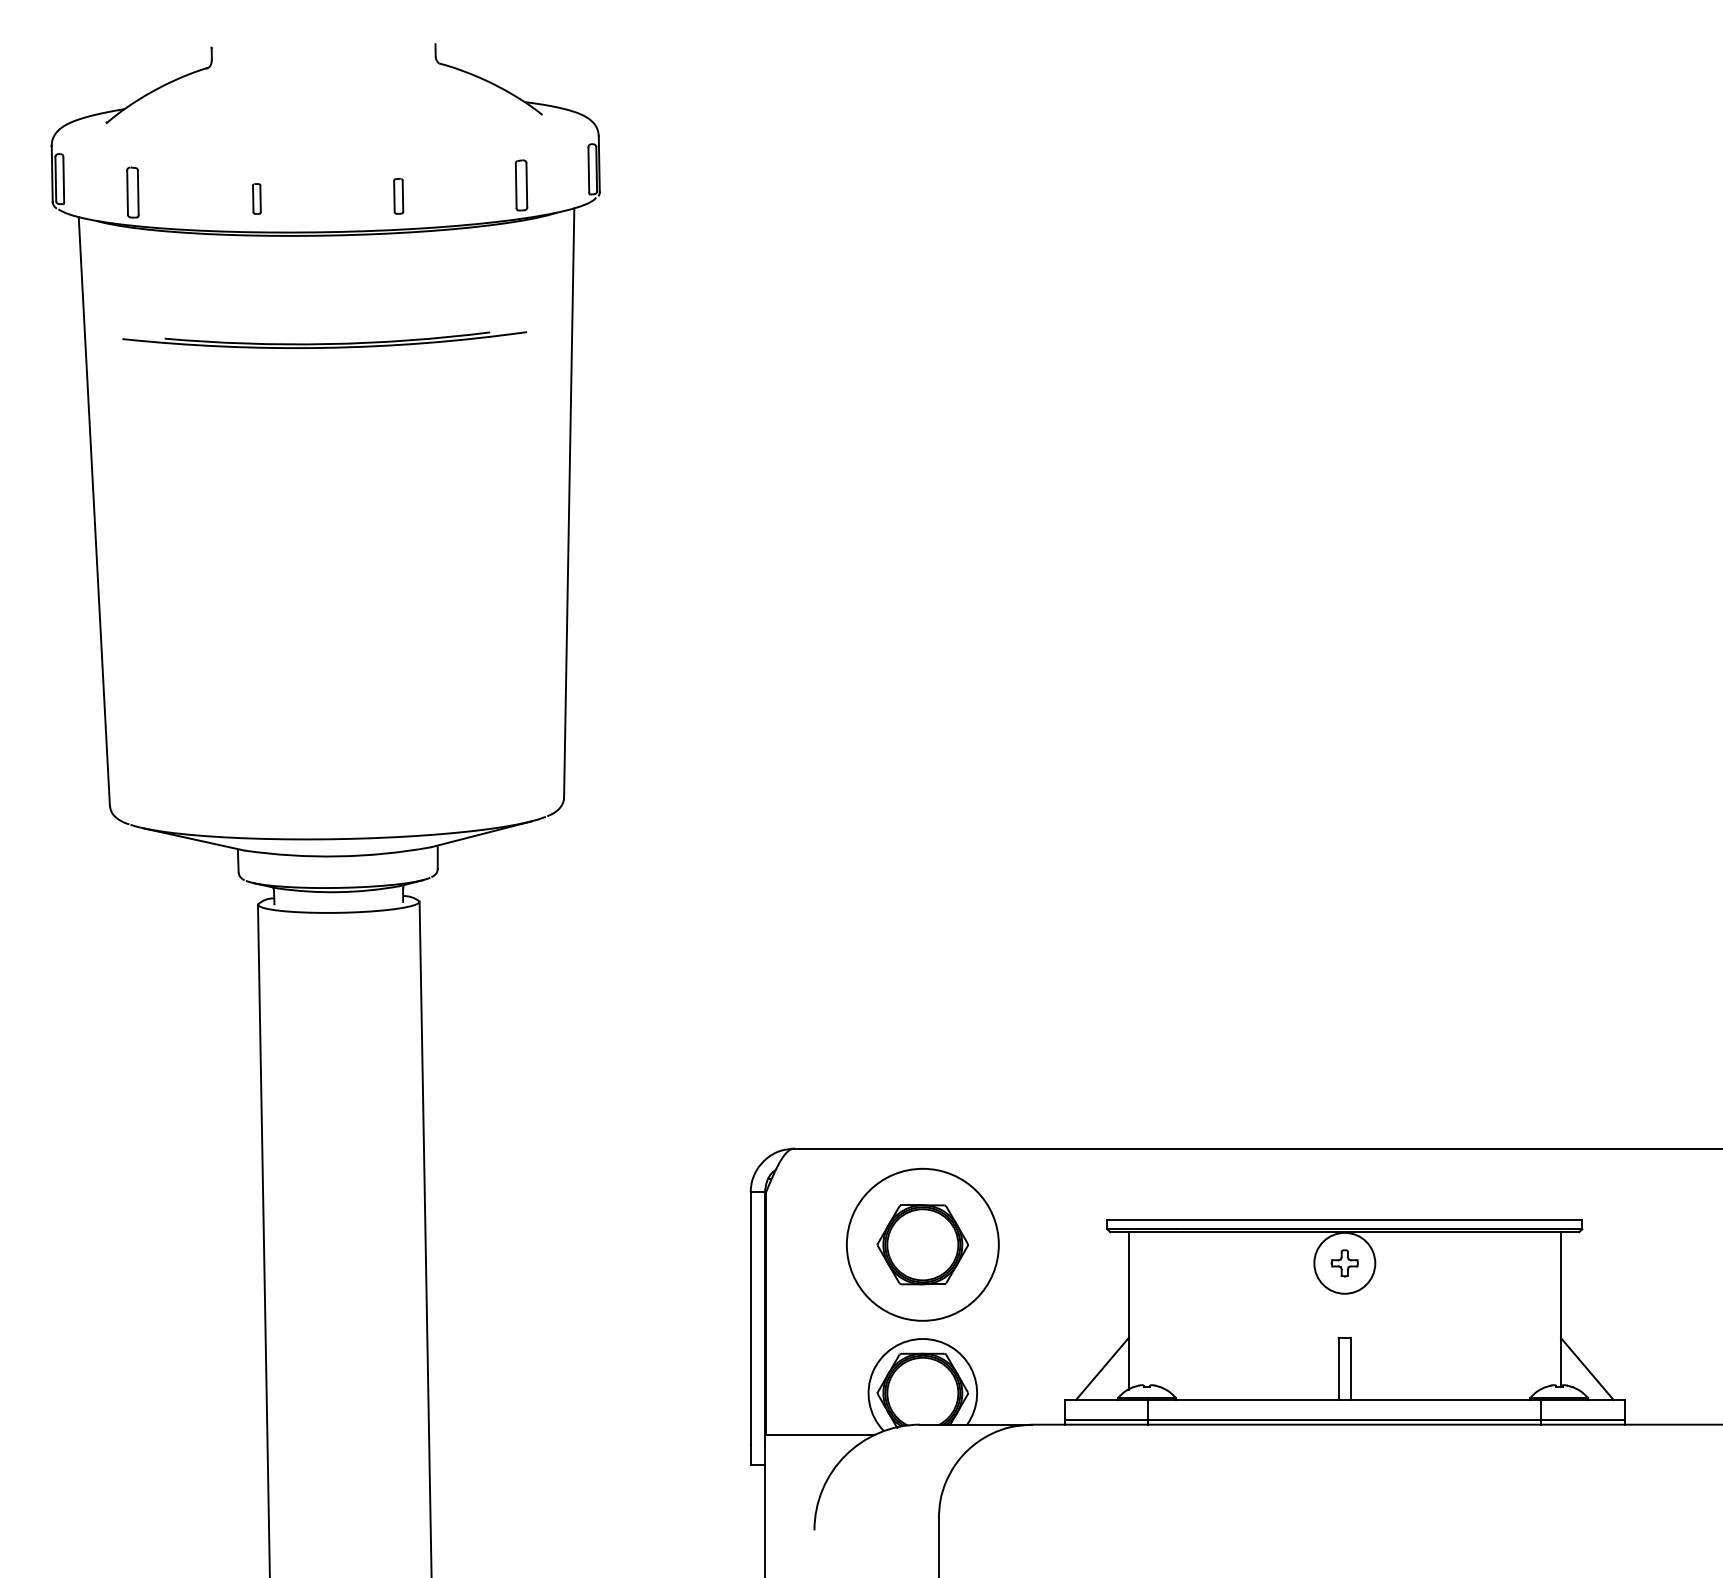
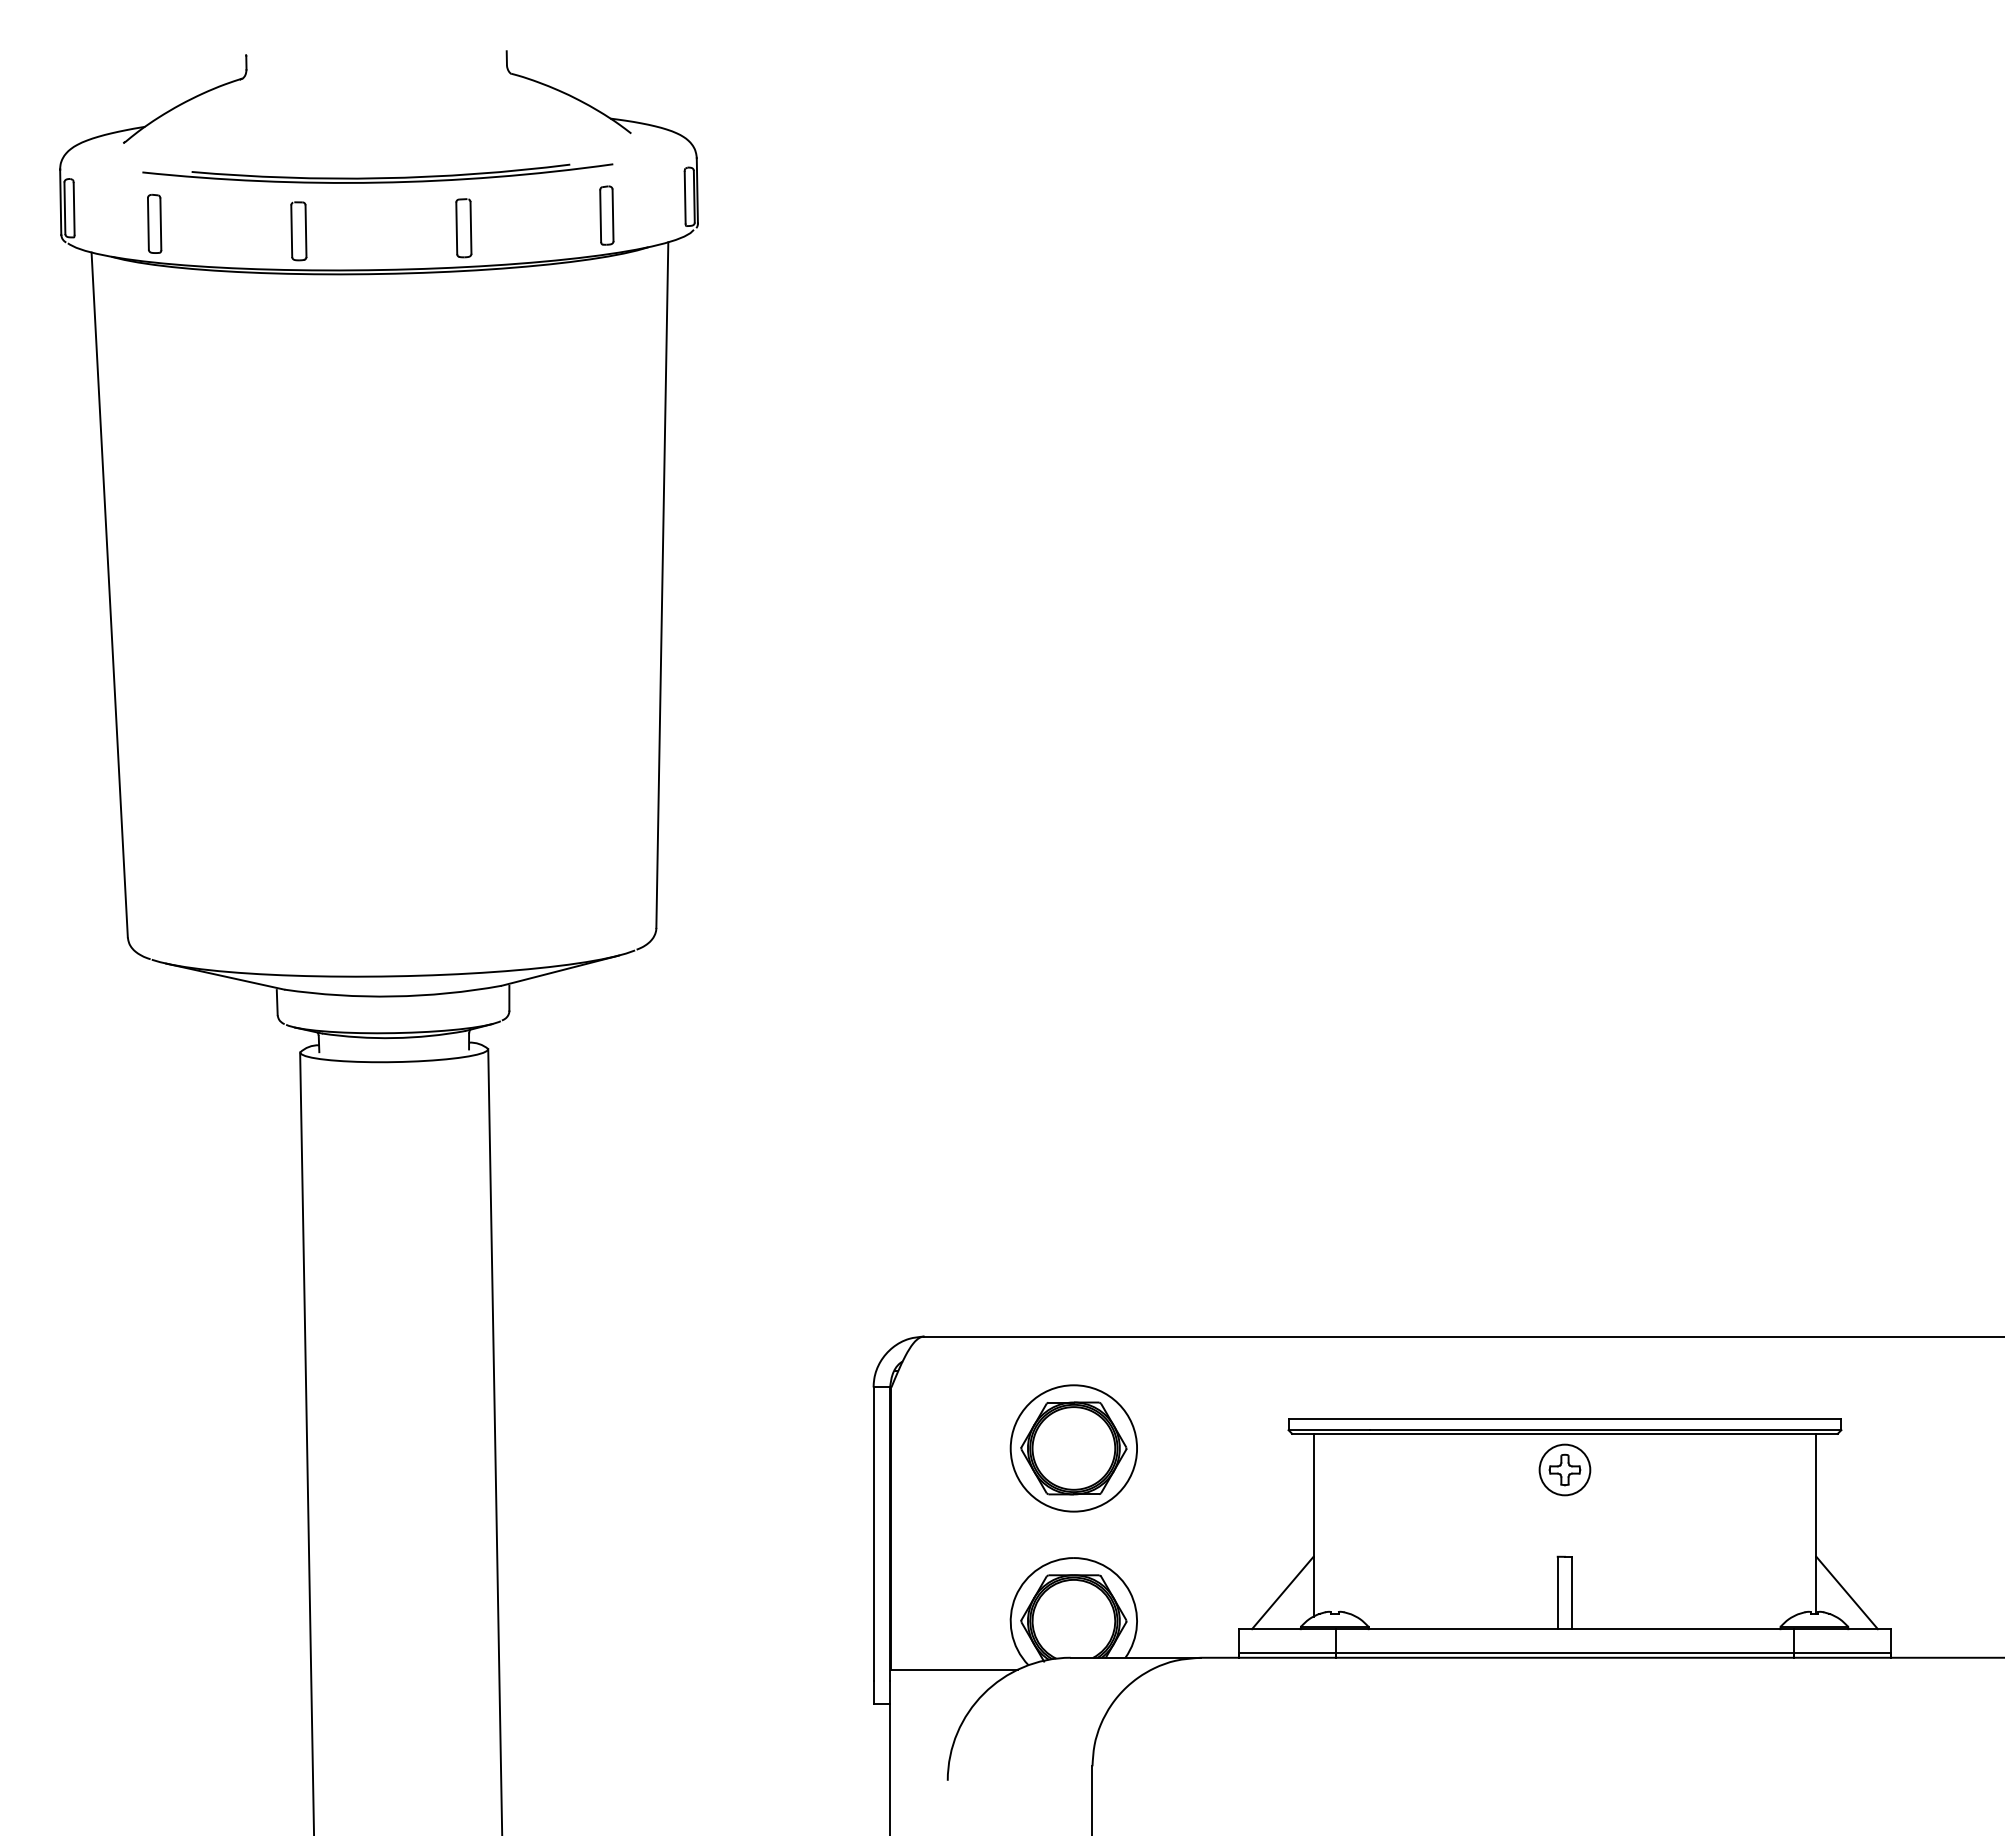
part: (398, 196) -> (463, 228), size x1.43
part: (256, 199) -> (298, 231), size x1.67
part: (324, 340) -> (377, 173), moved
circle: (922, 1244) -> (1073, 1448), size x0.71
circle: (1344, 1262) -> (1564, 1469), size x0.71

